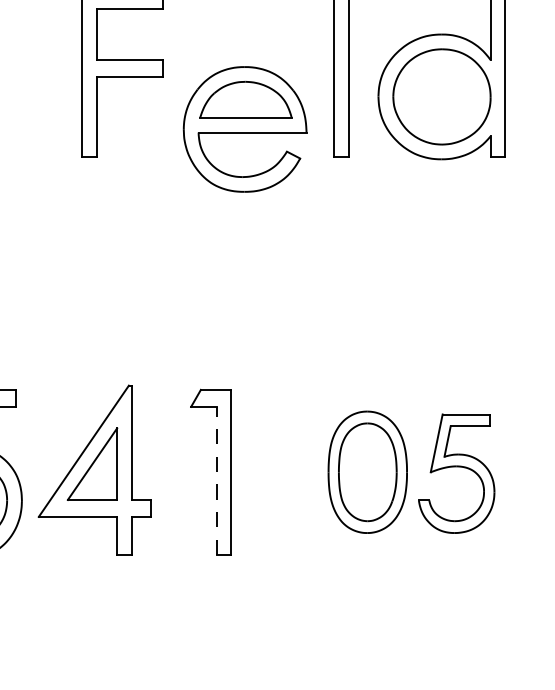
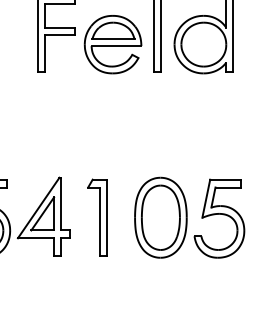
part: (243, 129) -> (112, 44), moved
part: (410, 471) -> (189, 217), size x1.43
line: (215, 480) -> (99, 221), dashed -> solid

